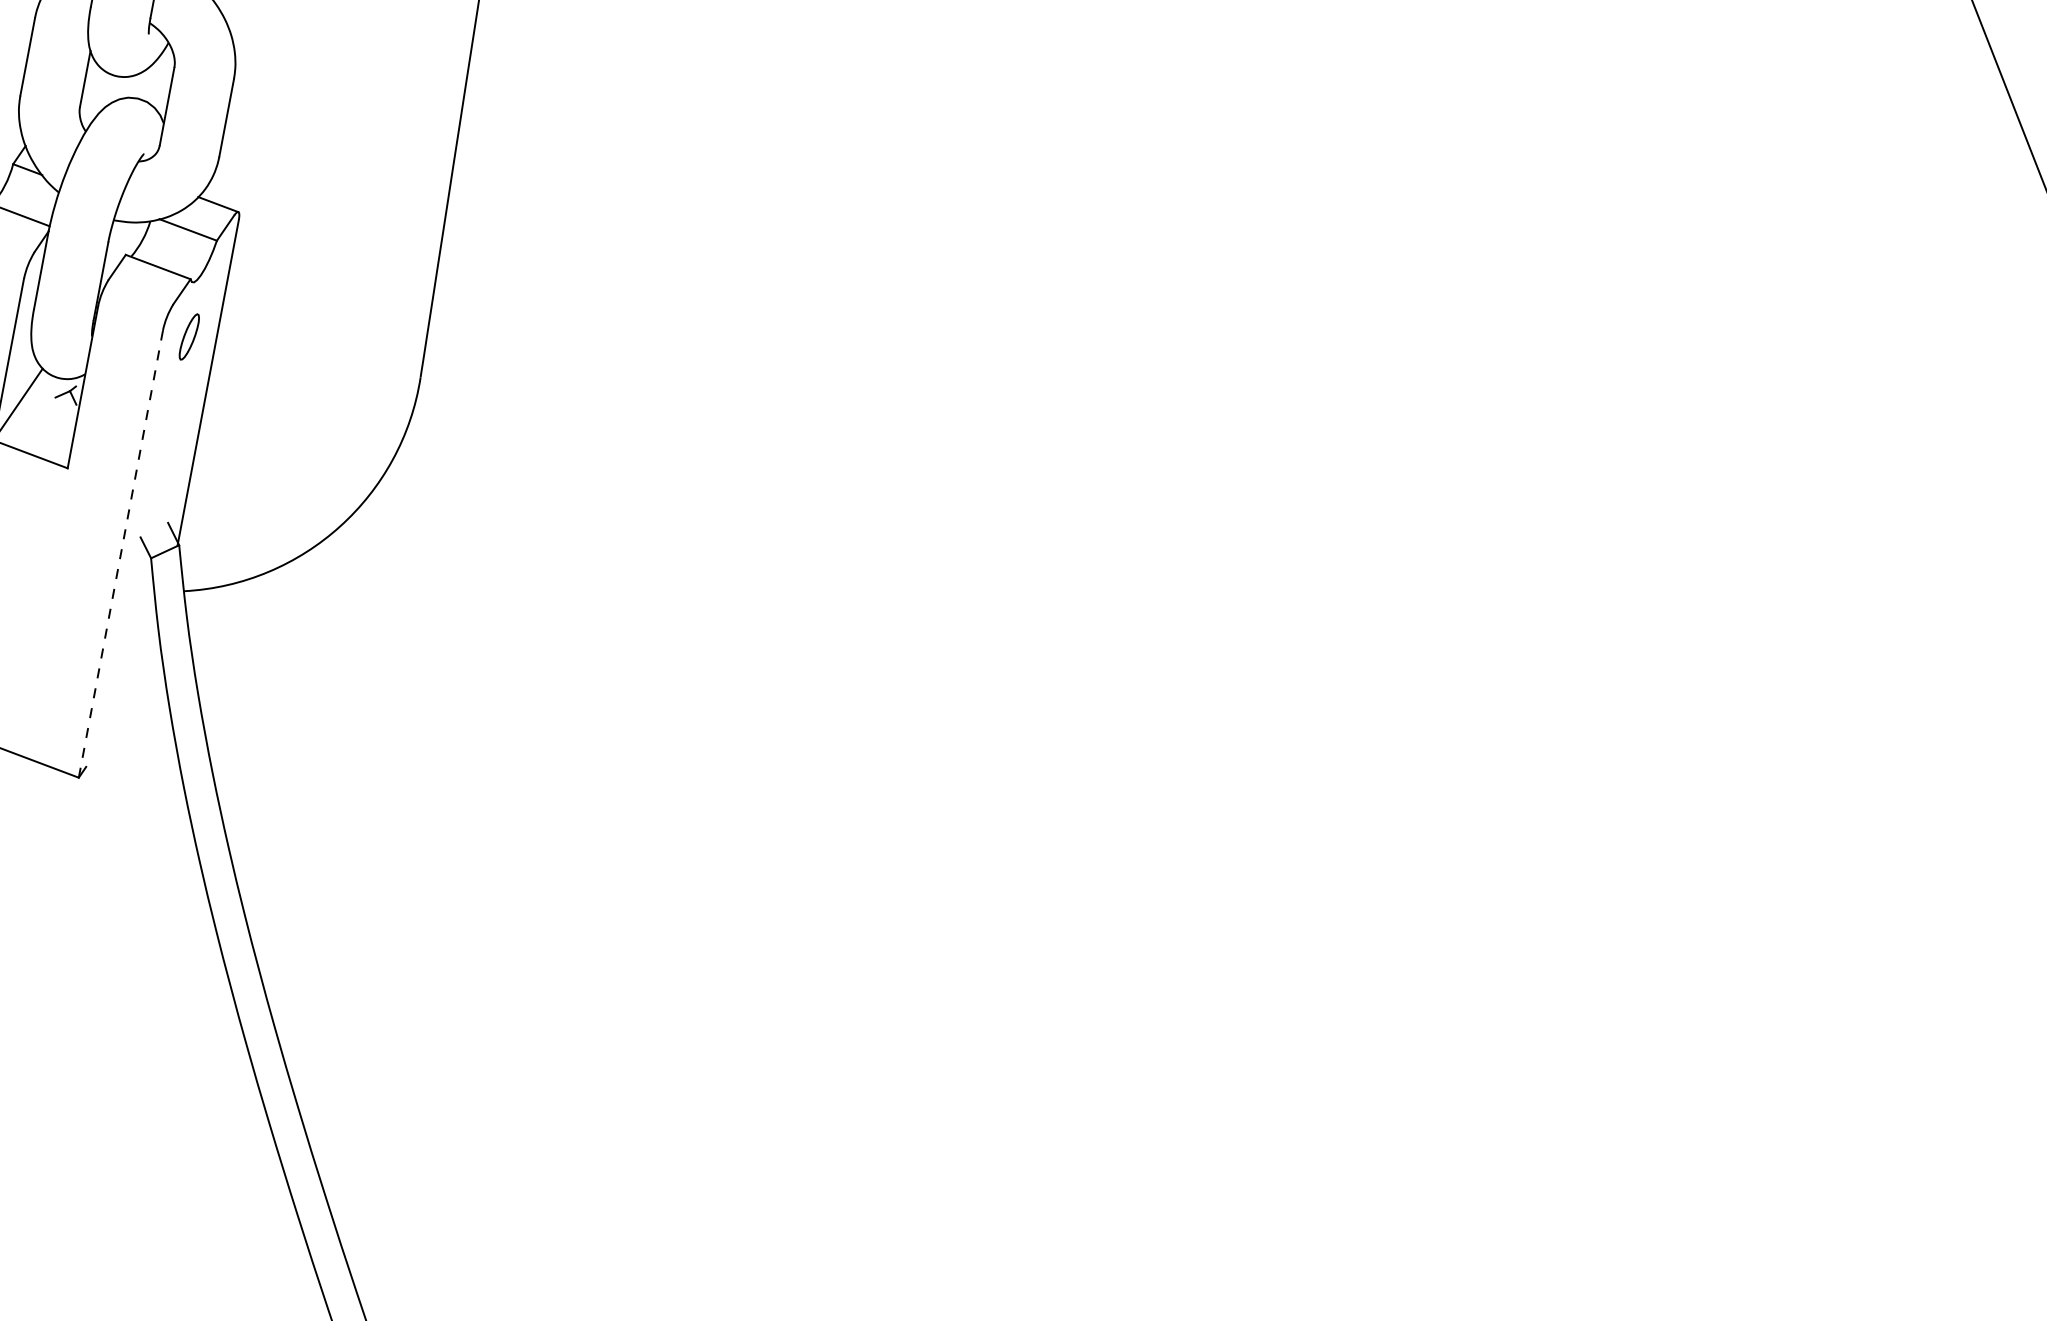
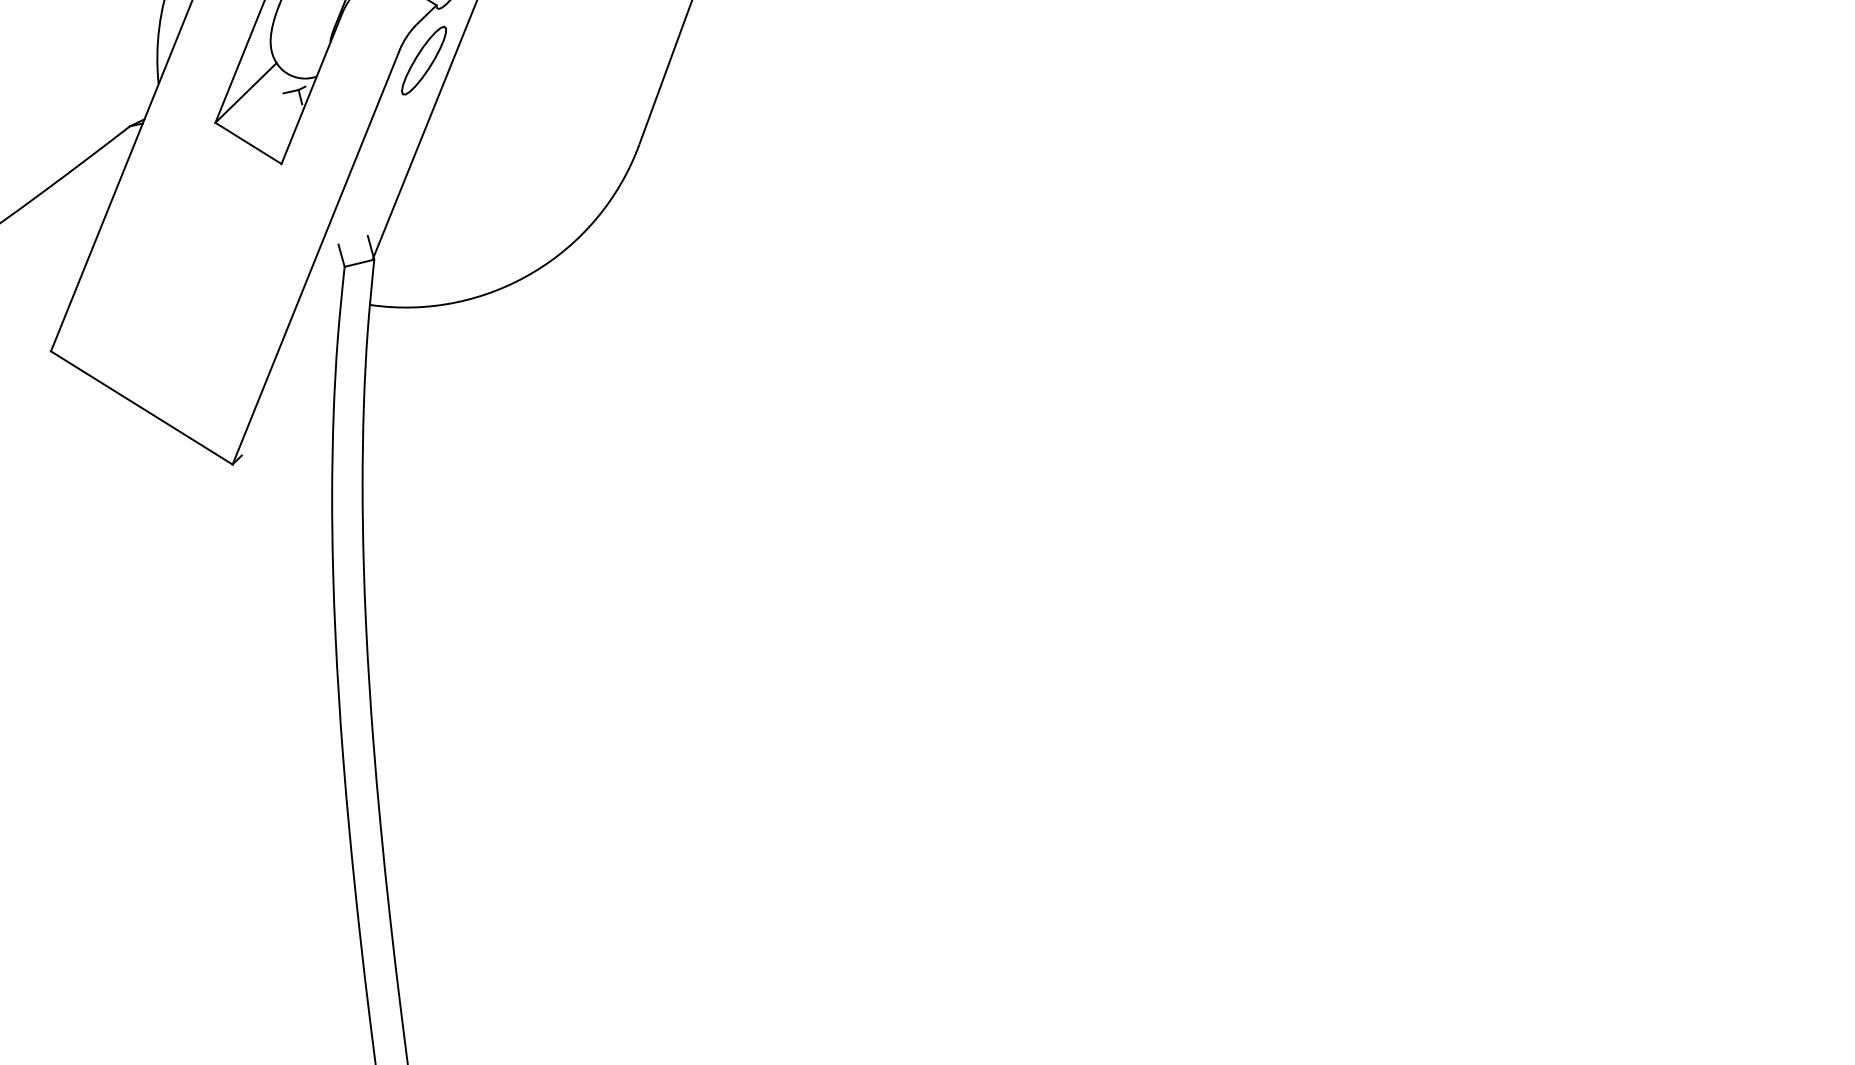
part: (189, 336) -> (424, 60), size x1.67
line: (120, 553) -> (316, 256), dashed -> solid

